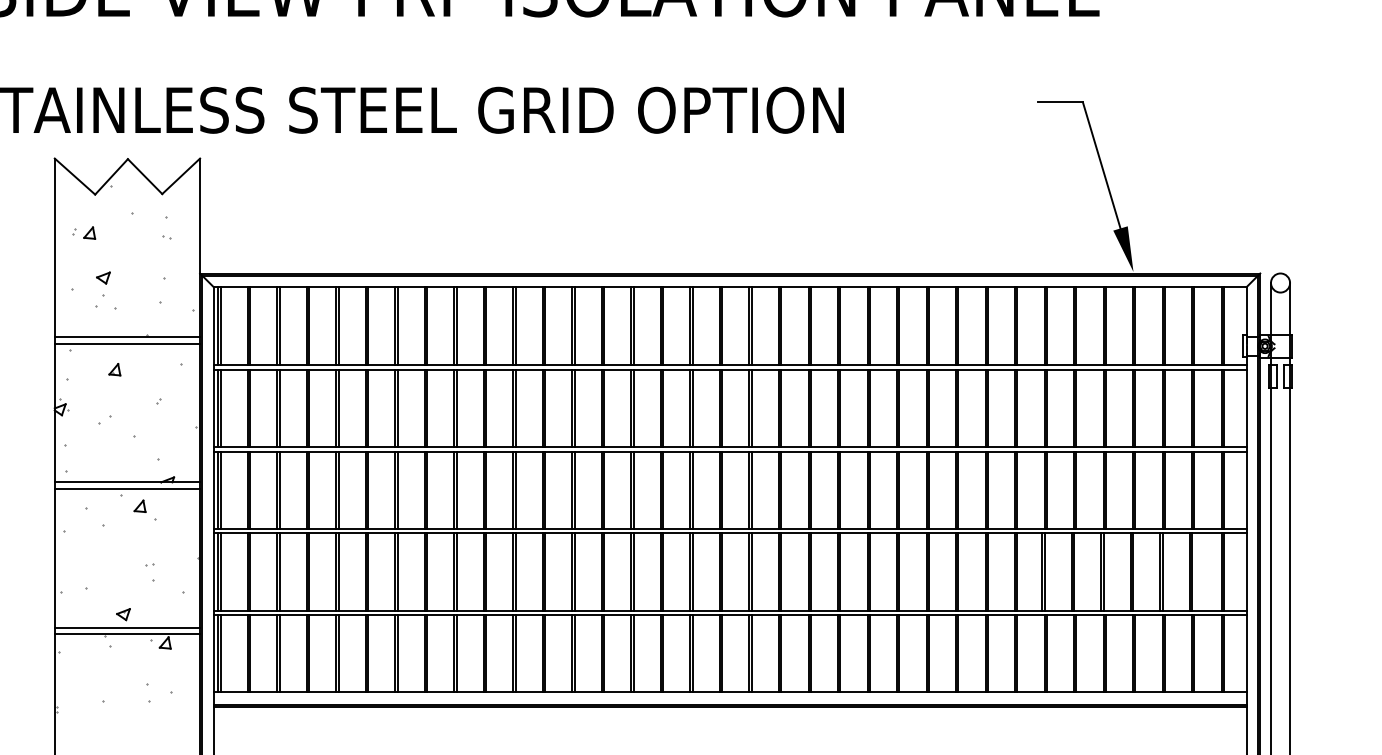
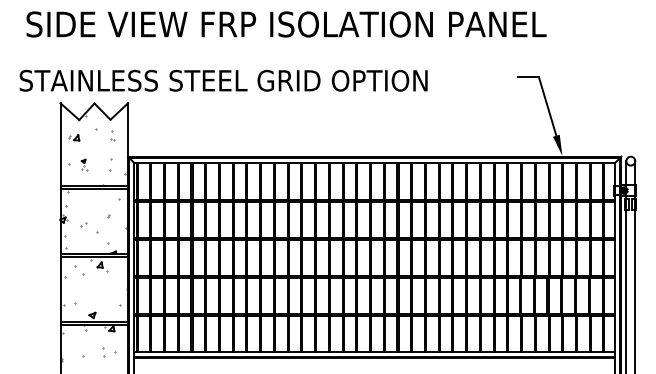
part: (106, 290) -> (84, 164), size x0.6
part: (112, 369) -> (87, 201), removed
part: (149, 571) -> (104, 295), removed

